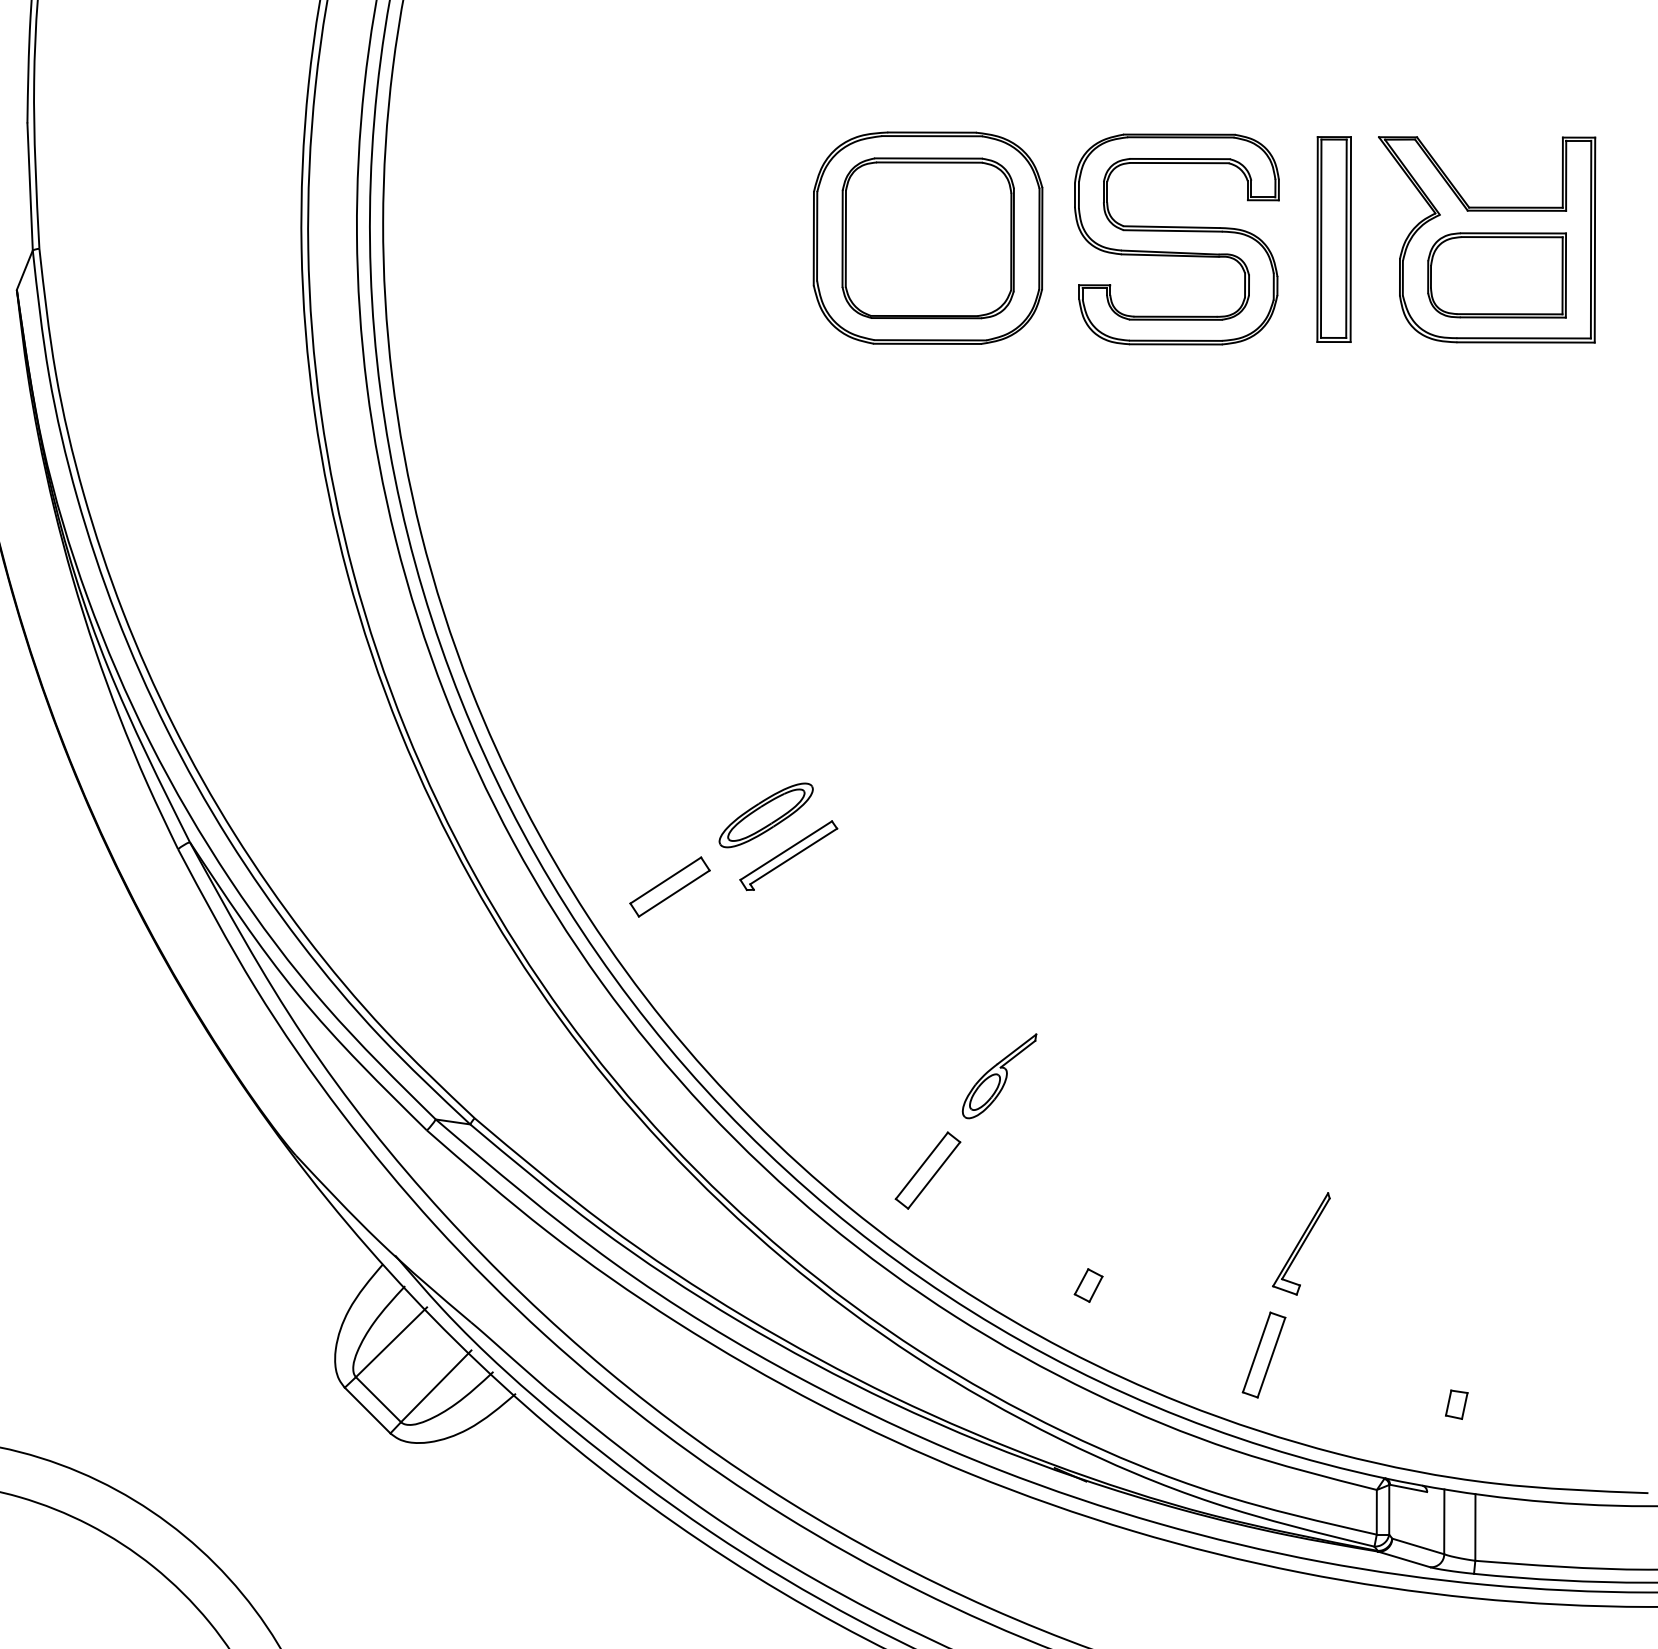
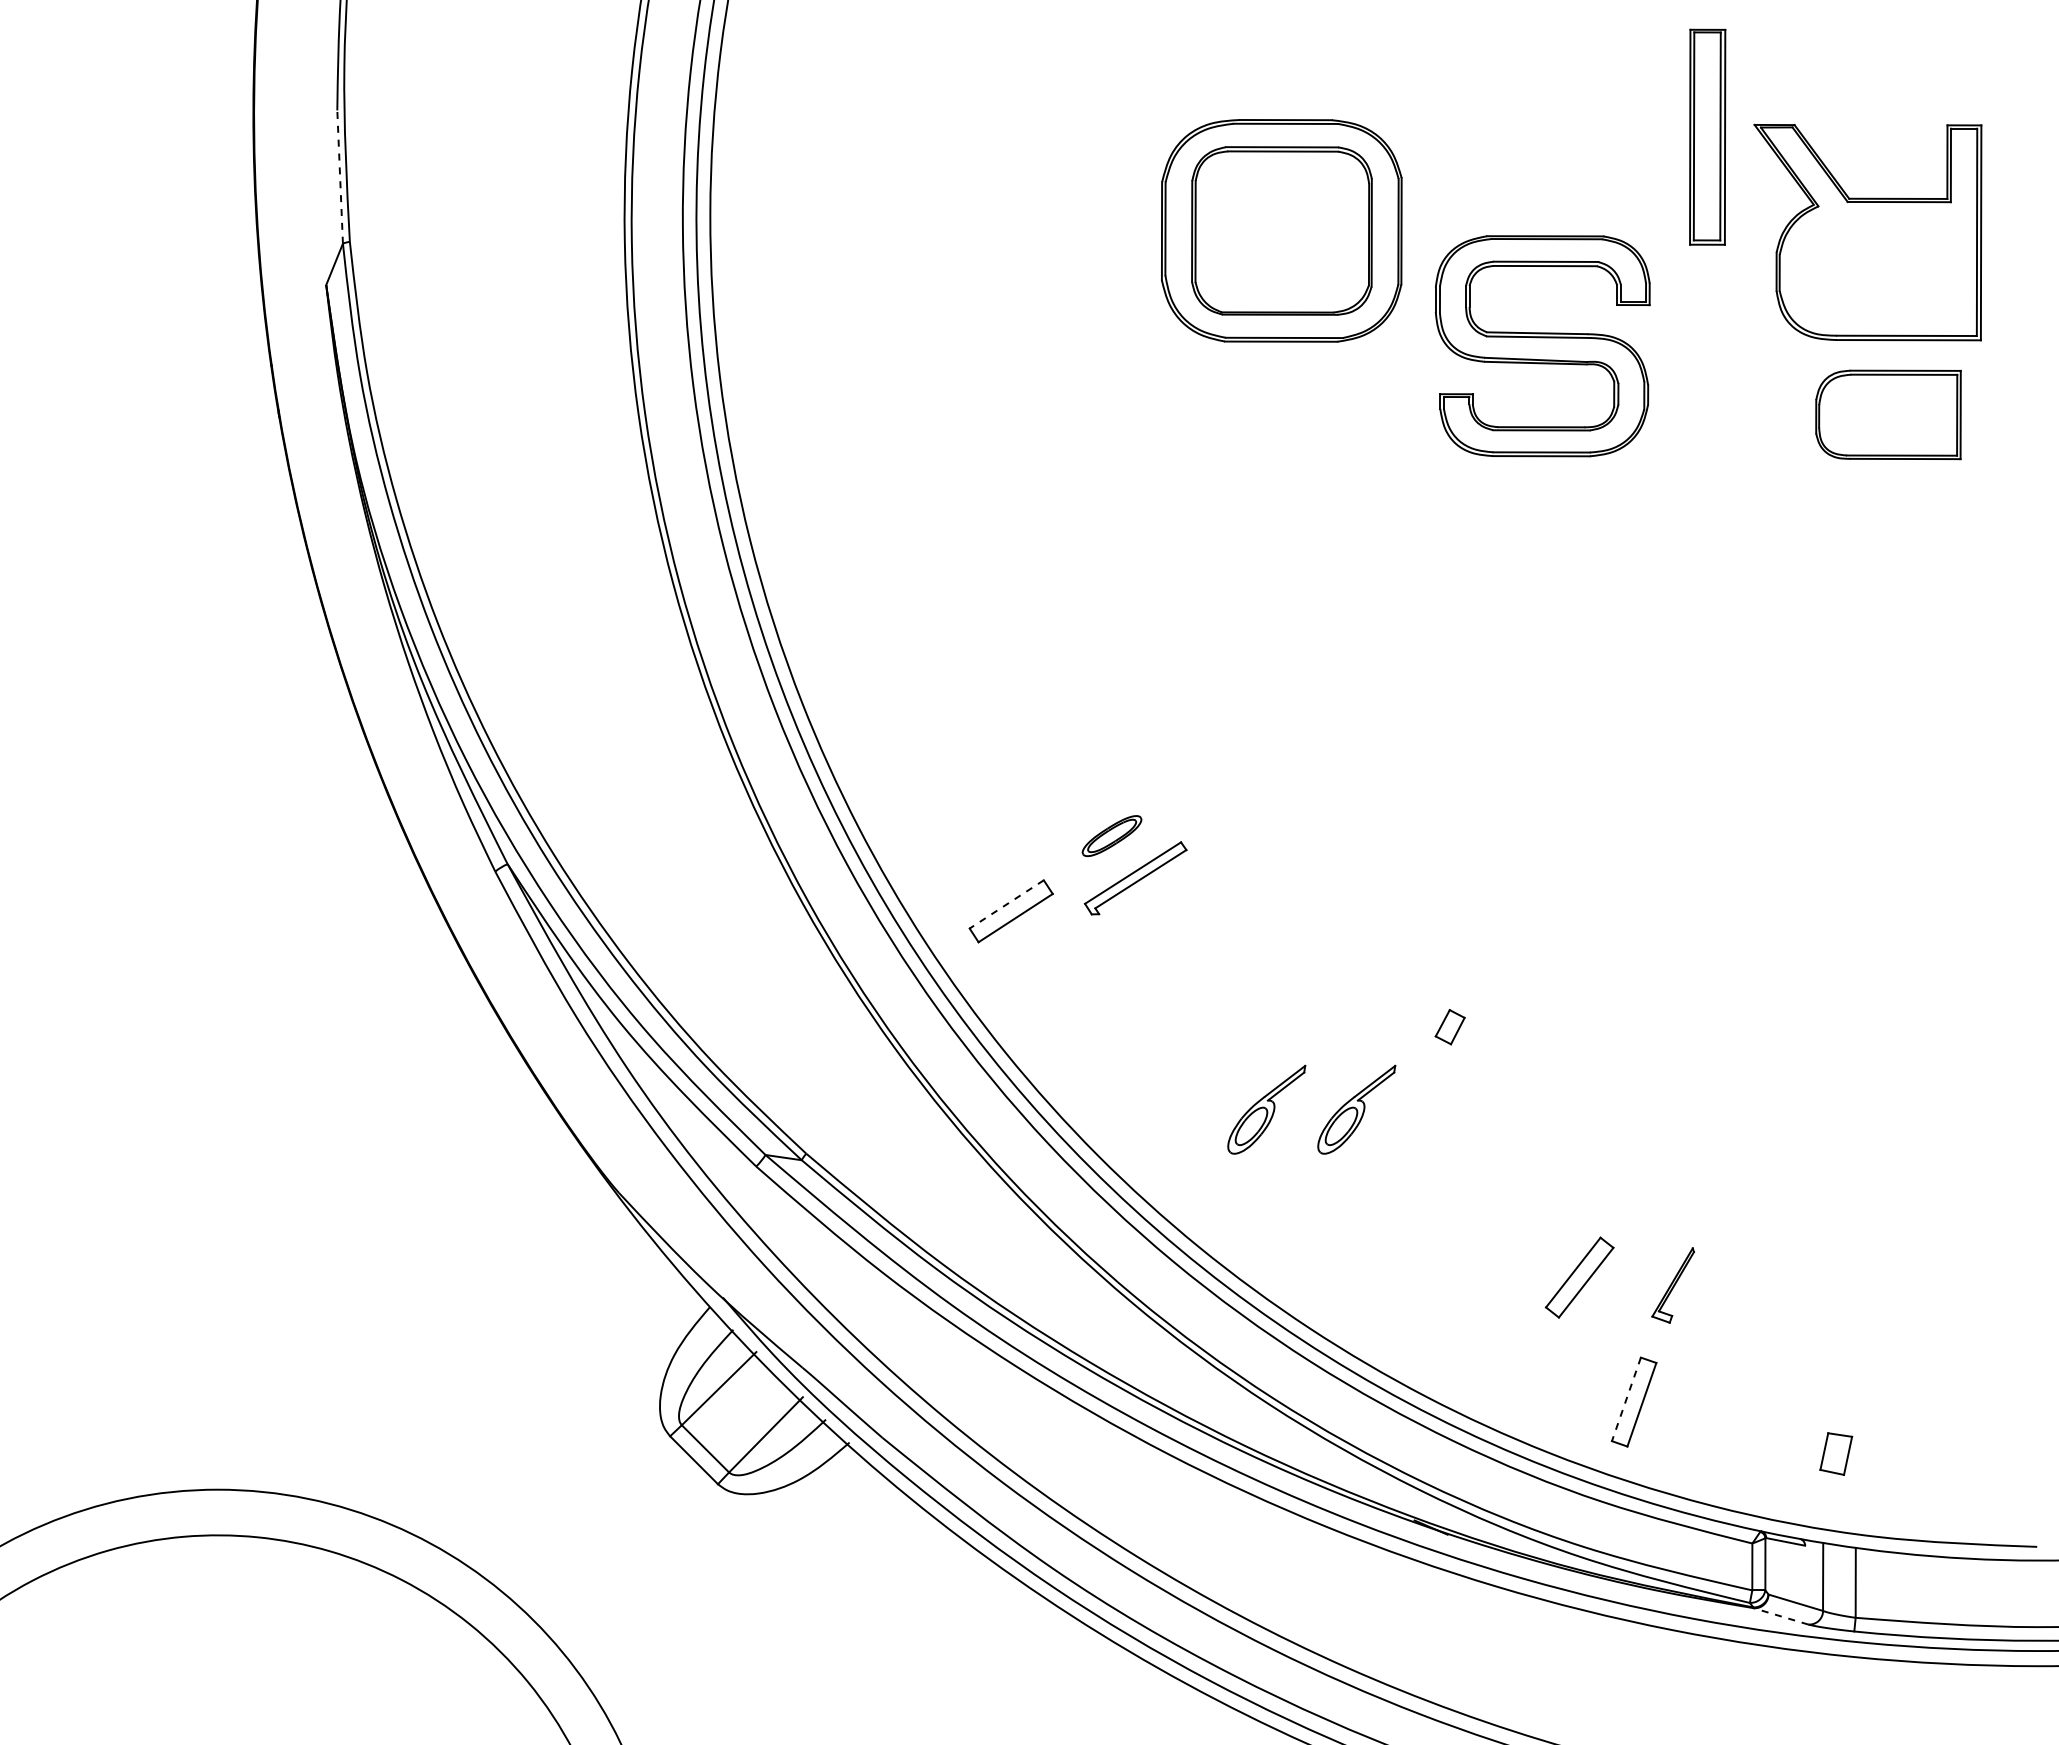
line: (30, 187) -> (340, 177), solid -> dashed
part: (1334, 238) -> (1707, 136), moved
part: (1176, 239) -> (1542, 346), moved
part: (1497, 275) -> (1888, 414), moved
part: (765, 814) -> (1111, 835), size x0.6
line: (665, 880) -> (1006, 904), solid -> dashed
part: (913, 1076) -> (1266, 1109), added
part: (927, 1170) -> (1579, 1277), moved
part: (1300, 1243) -> (1672, 1285), size x0.7
part: (1088, 1285) -> (1449, 1027), moved
line: (1256, 1352) -> (1626, 1399), solid -> dashed
part: (1456, 1405) -> (1835, 1454), size x1.4
line: (1403, 1559) -> (1780, 1616), solid -> dashed

